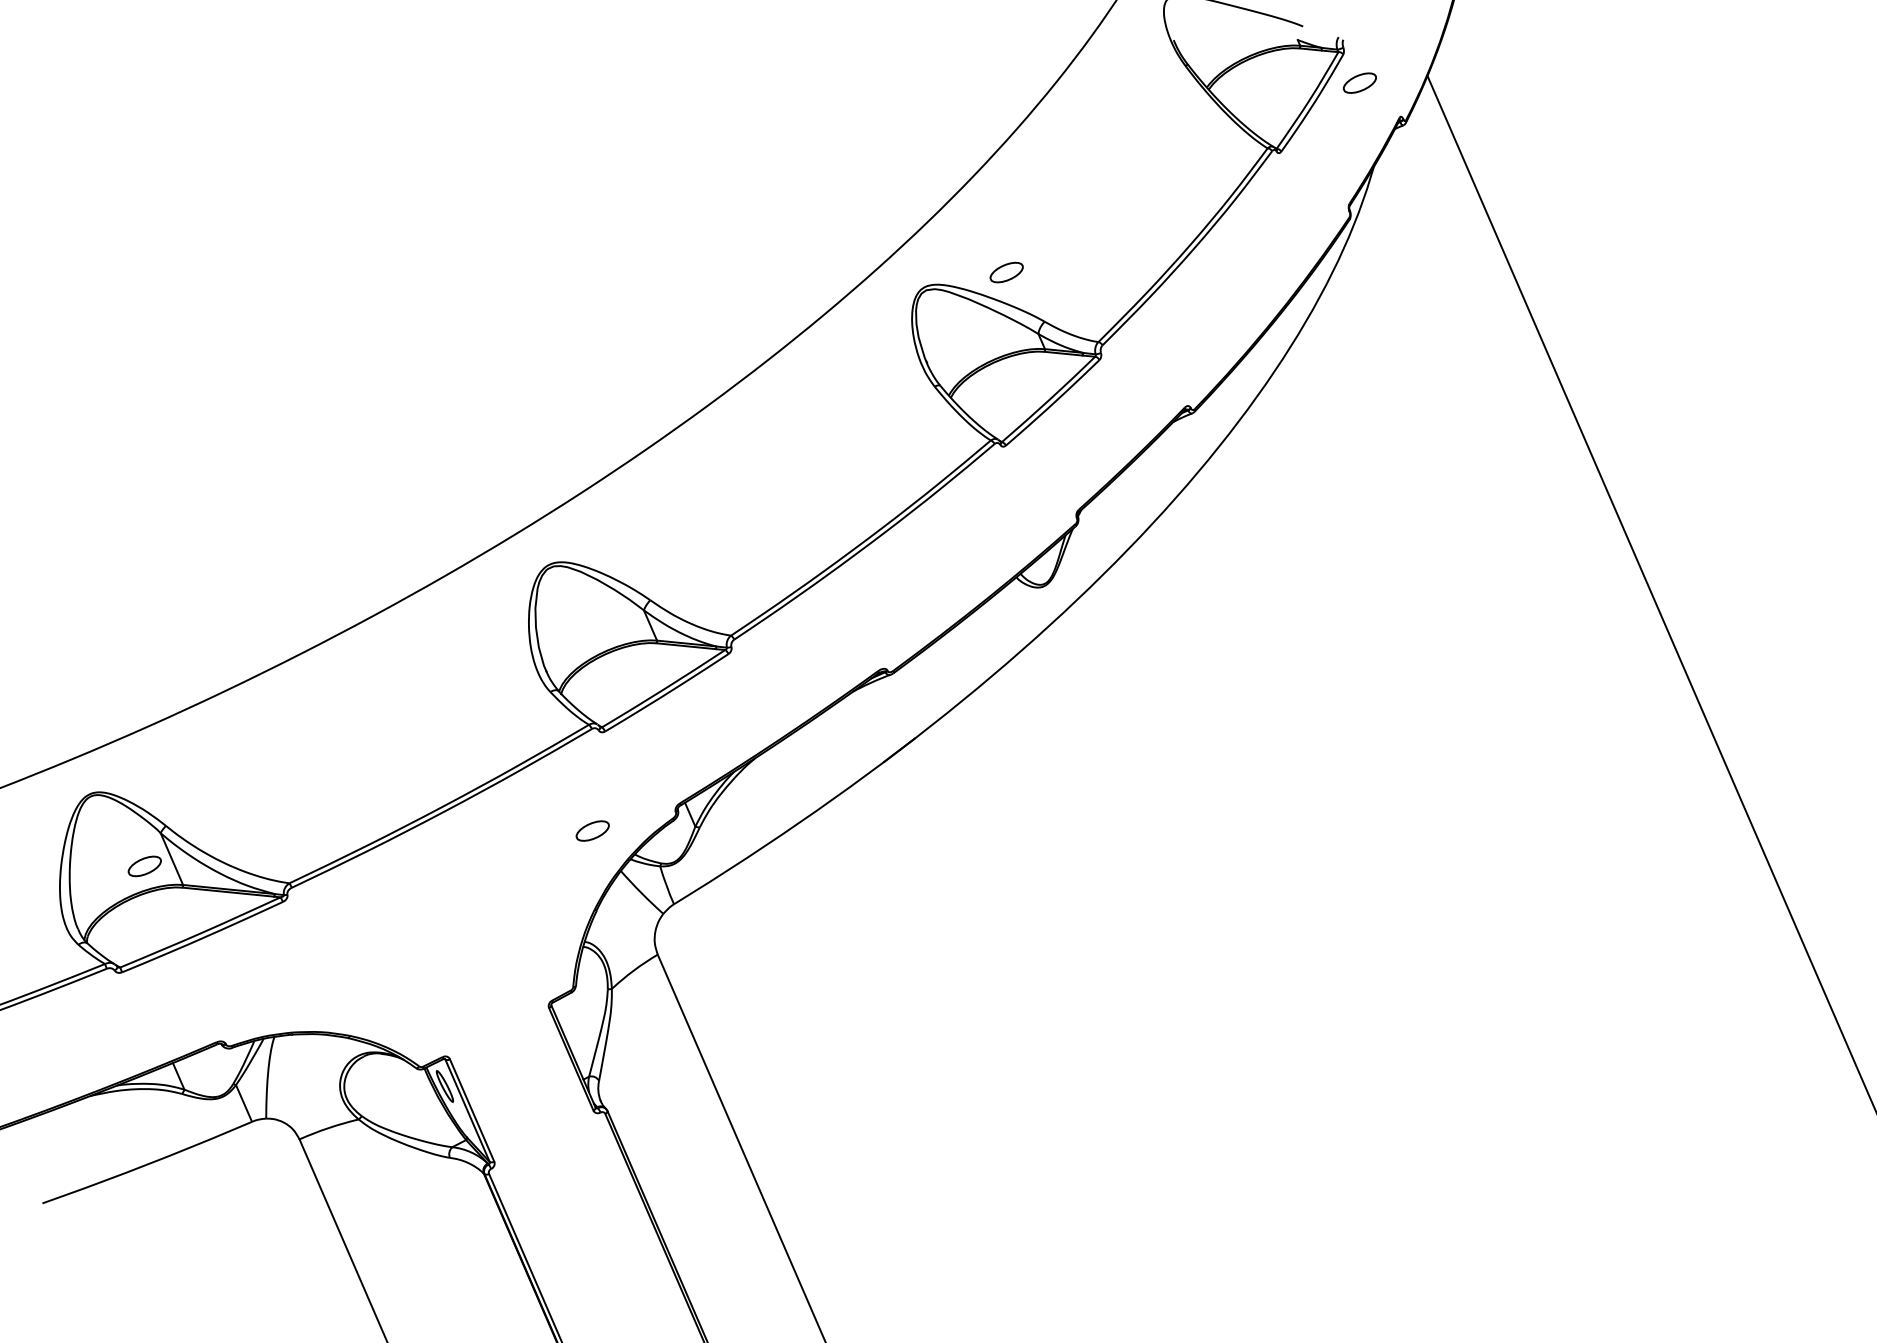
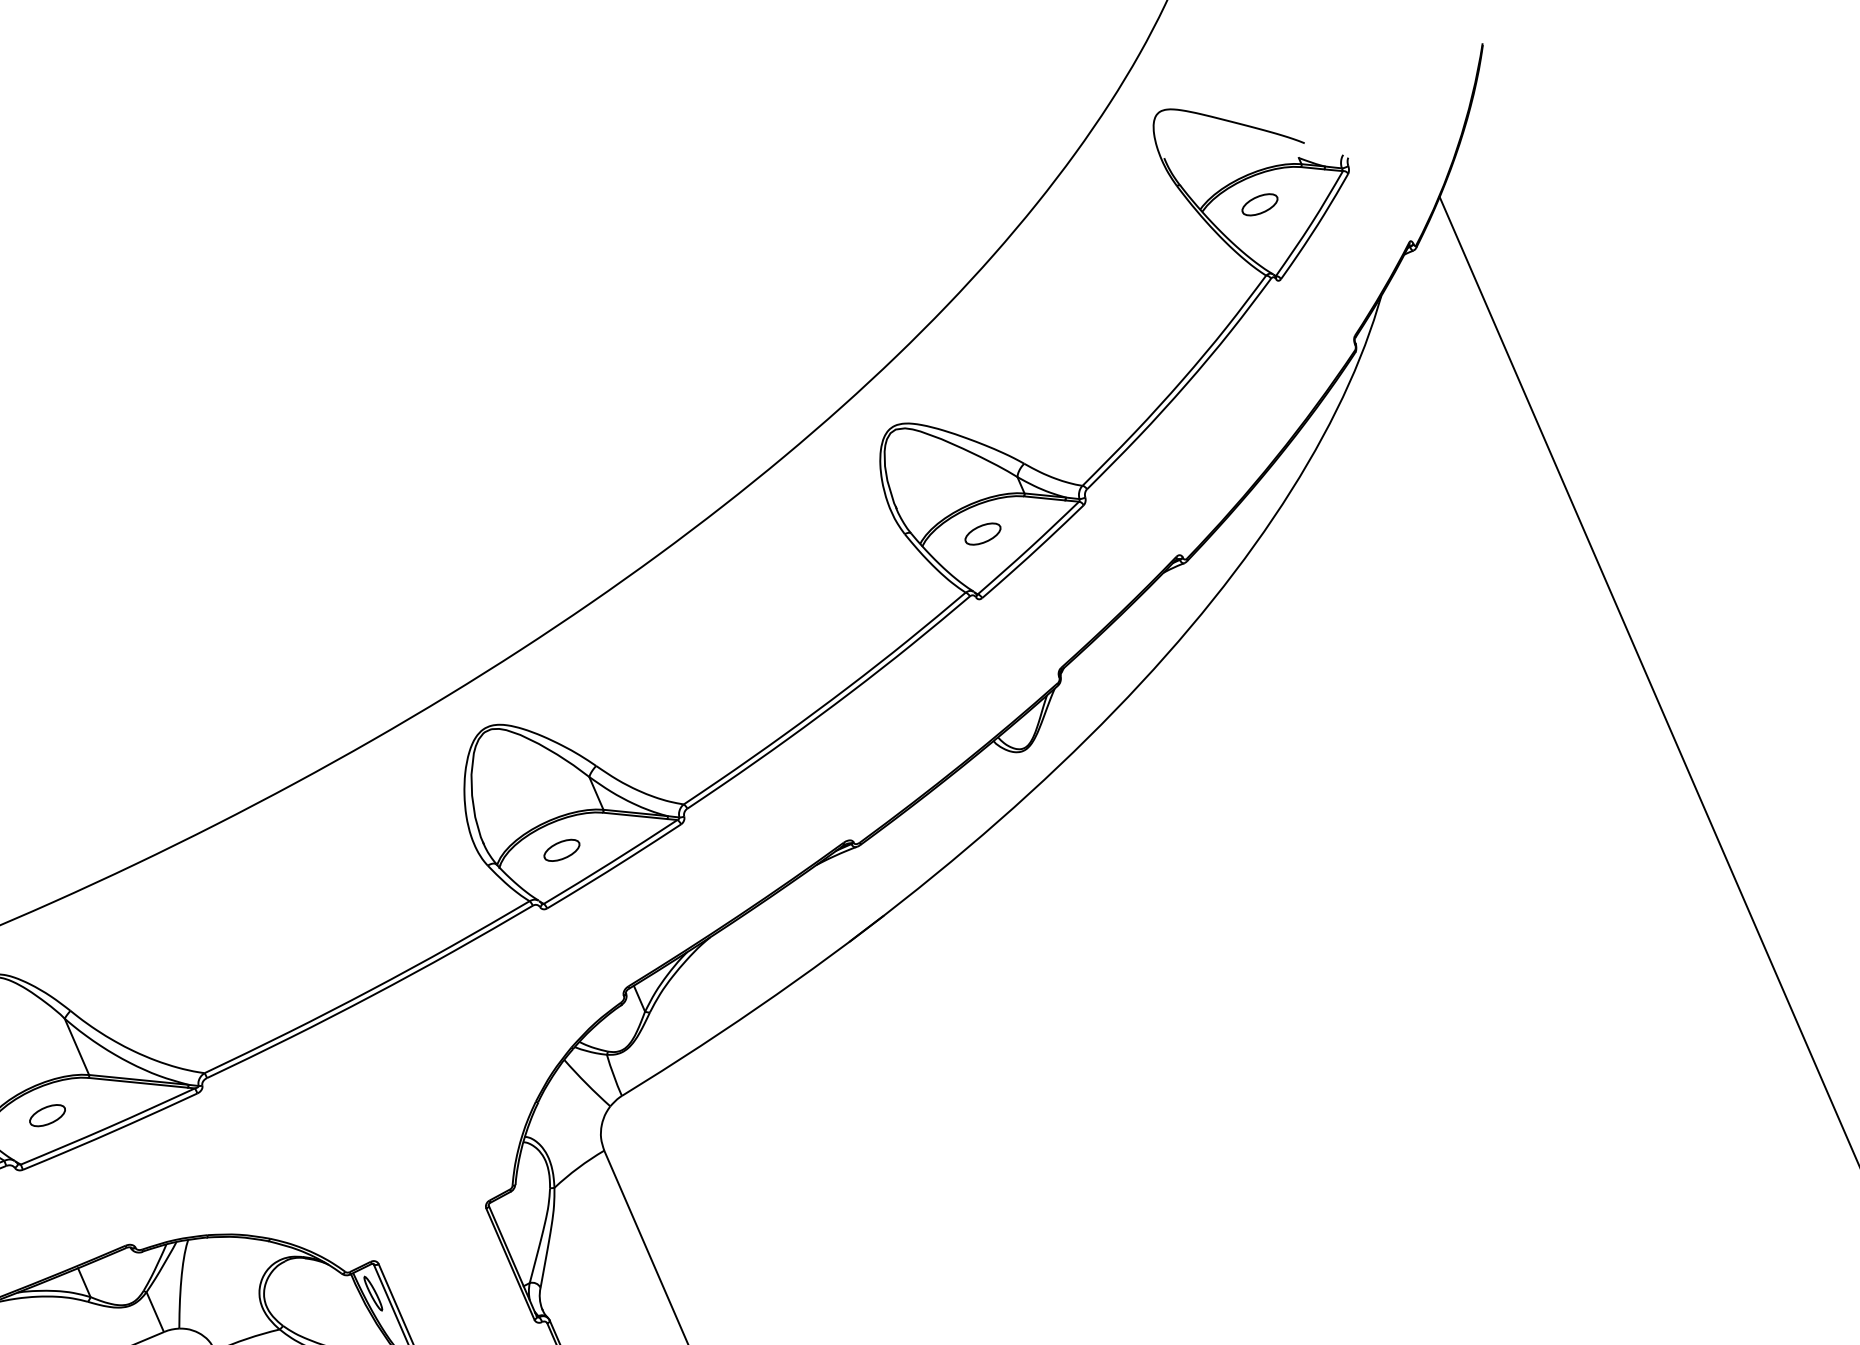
part: (1359, 82) -> (1259, 204), moved
part: (1006, 272) -> (982, 534), moved
part: (592, 830) -> (561, 849), moved
part: (144, 866) -> (47, 1115), moved

